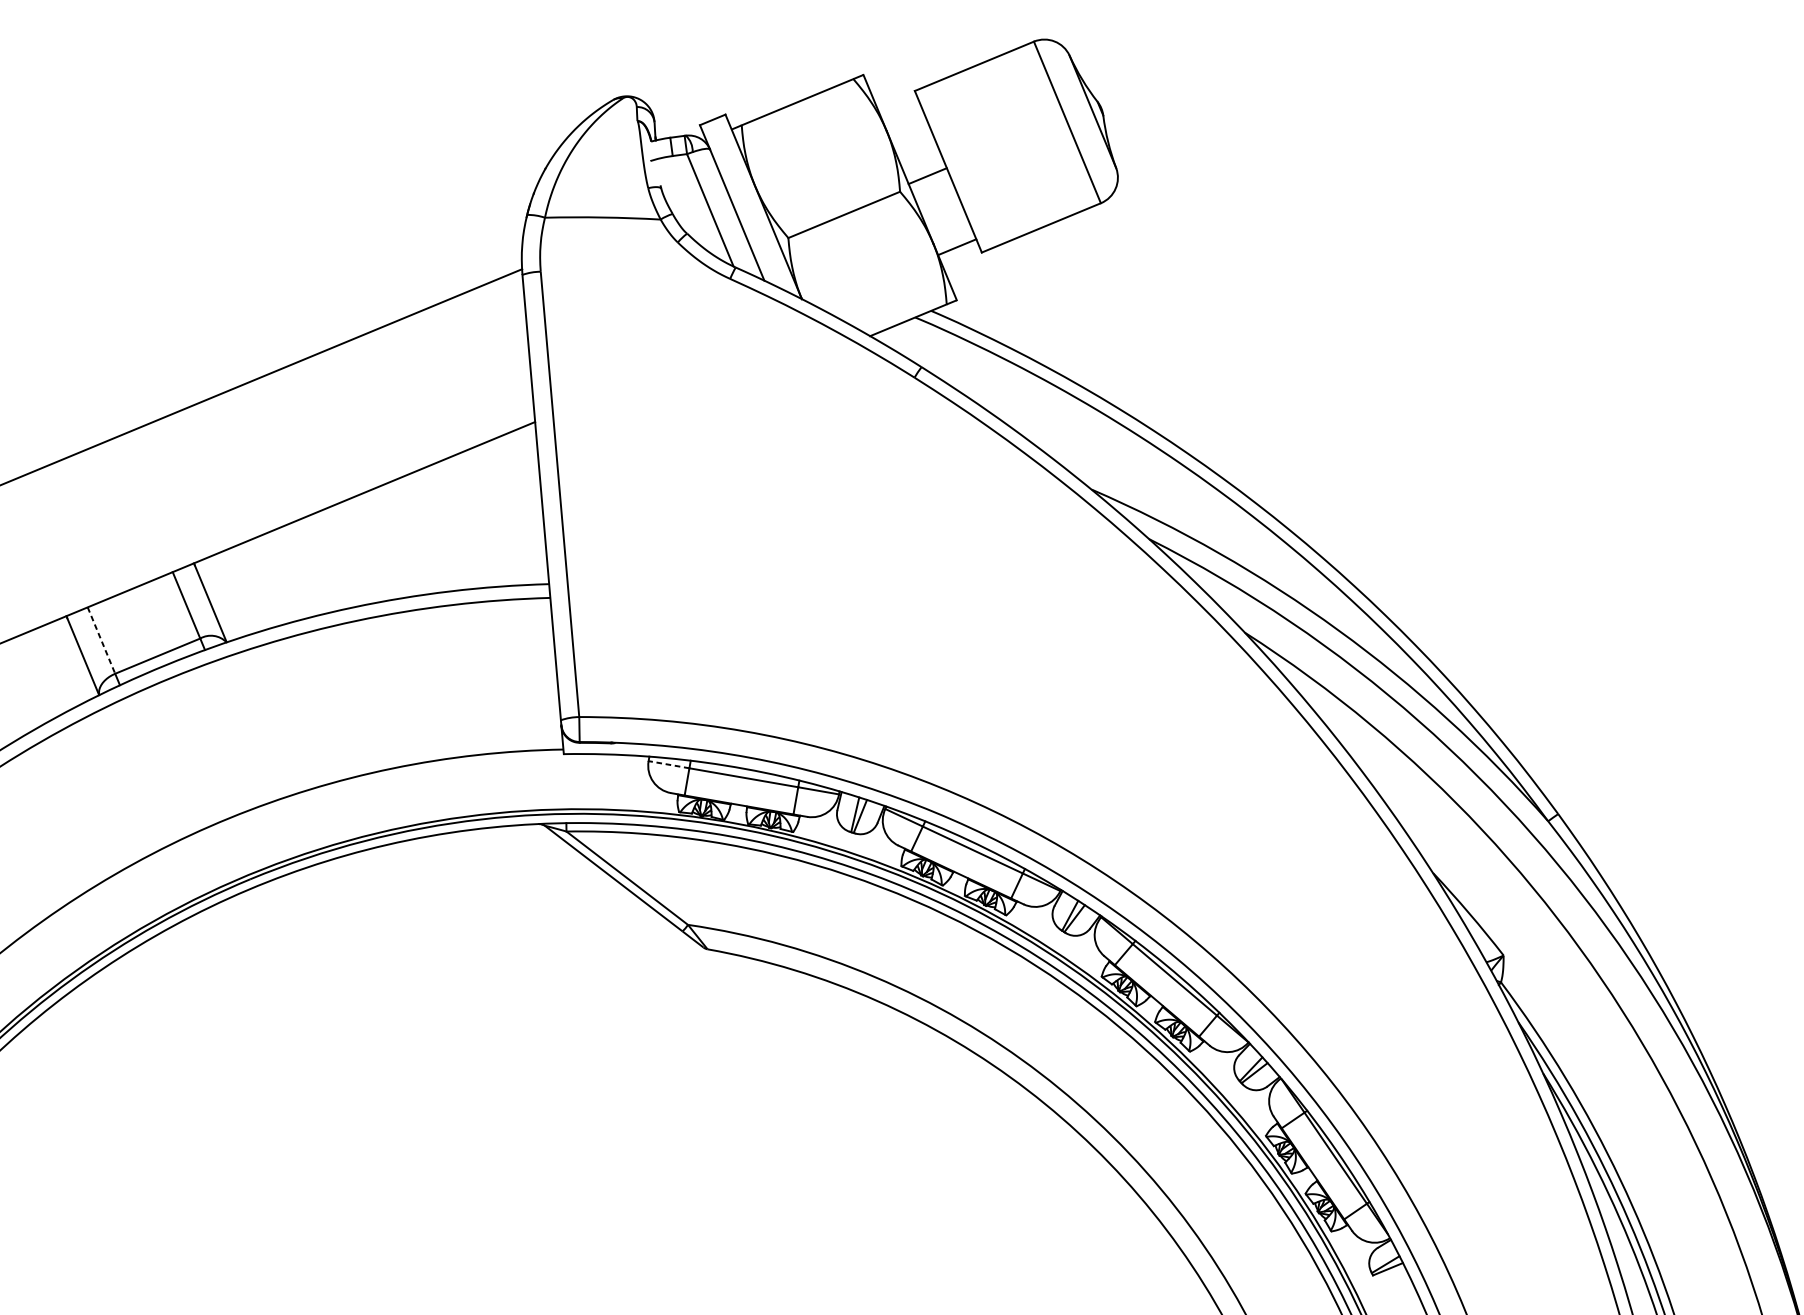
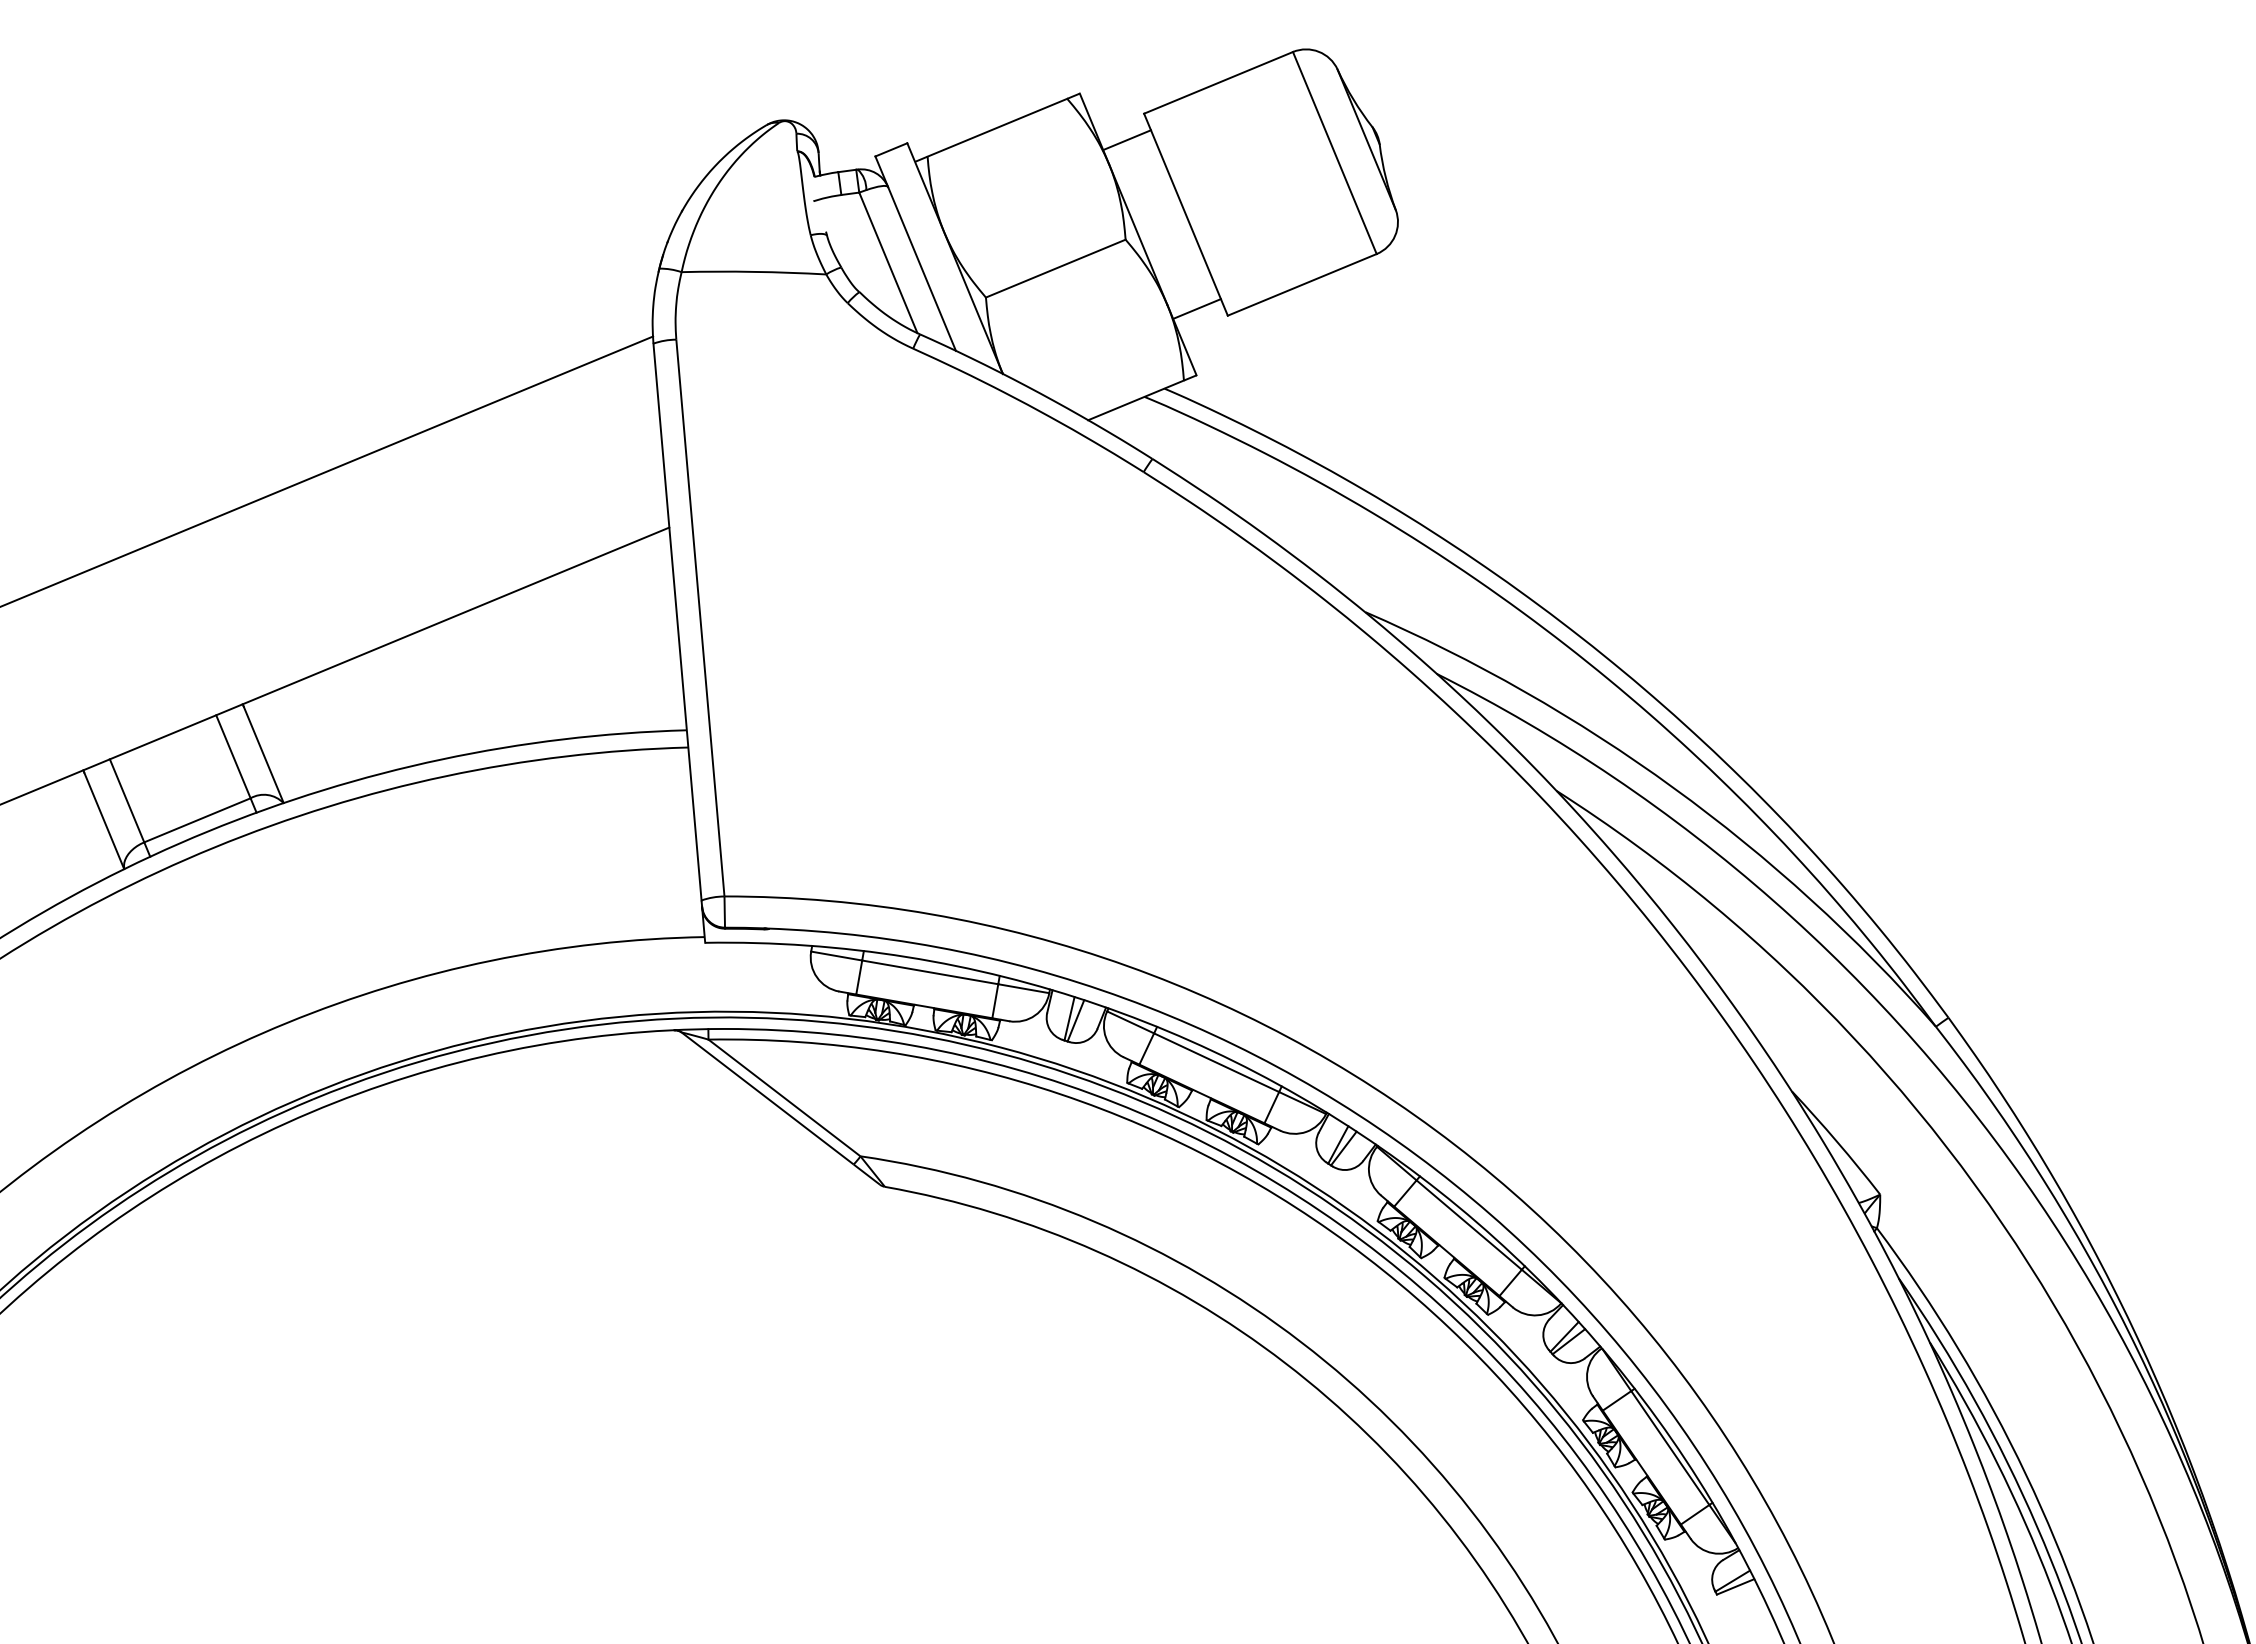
line: (927, 176) -> (1126, 140), moved
line: (101, 640) -> (127, 800), dashed -> solid
line: (668, 765) -> (836, 956), dashed -> solid

